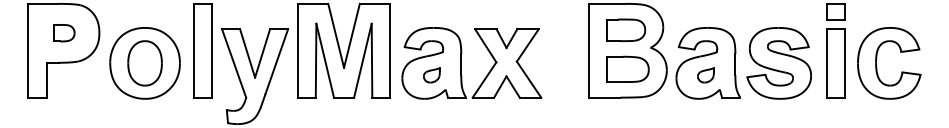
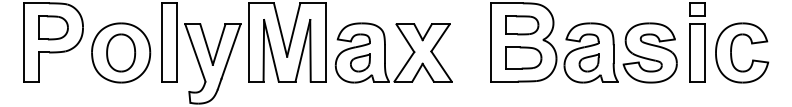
part: (64, 32) -> (53, 27), size x1.67
part: (431, 75) -> (360, 63), size x1.43
part: (705, 75) -> (588, 63), size x1.43

